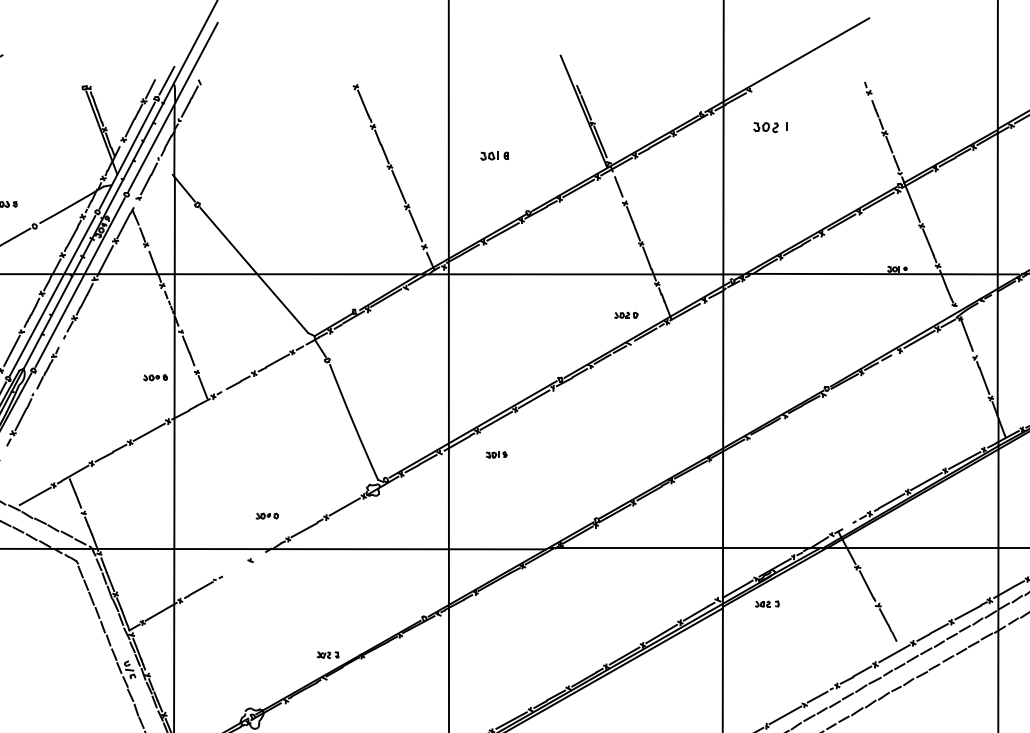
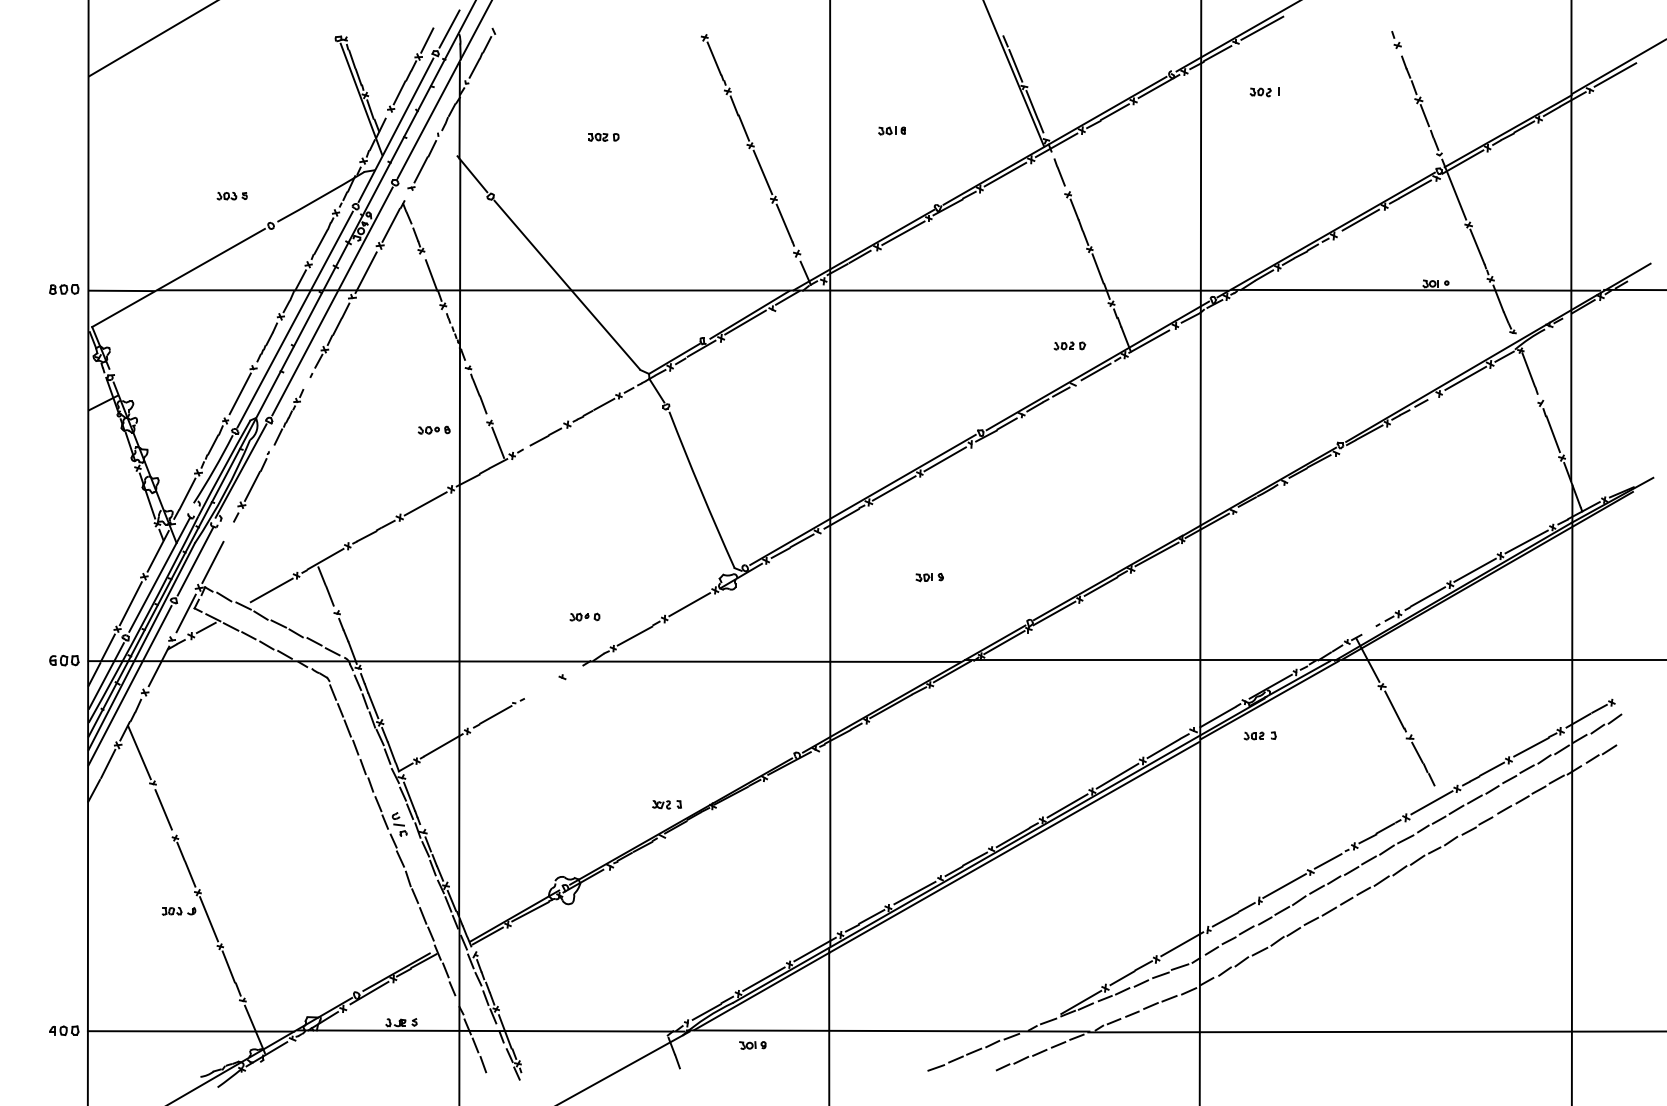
line: (769, 79) -> (1262, 27), added
part: (770, 127) -> (1264, 92), size x0.62
part: (494, 155) -> (891, 130), size x0.71
part: (280, 160) -> (603, 137), added
part: (496, 455) -> (929, 577), moved

